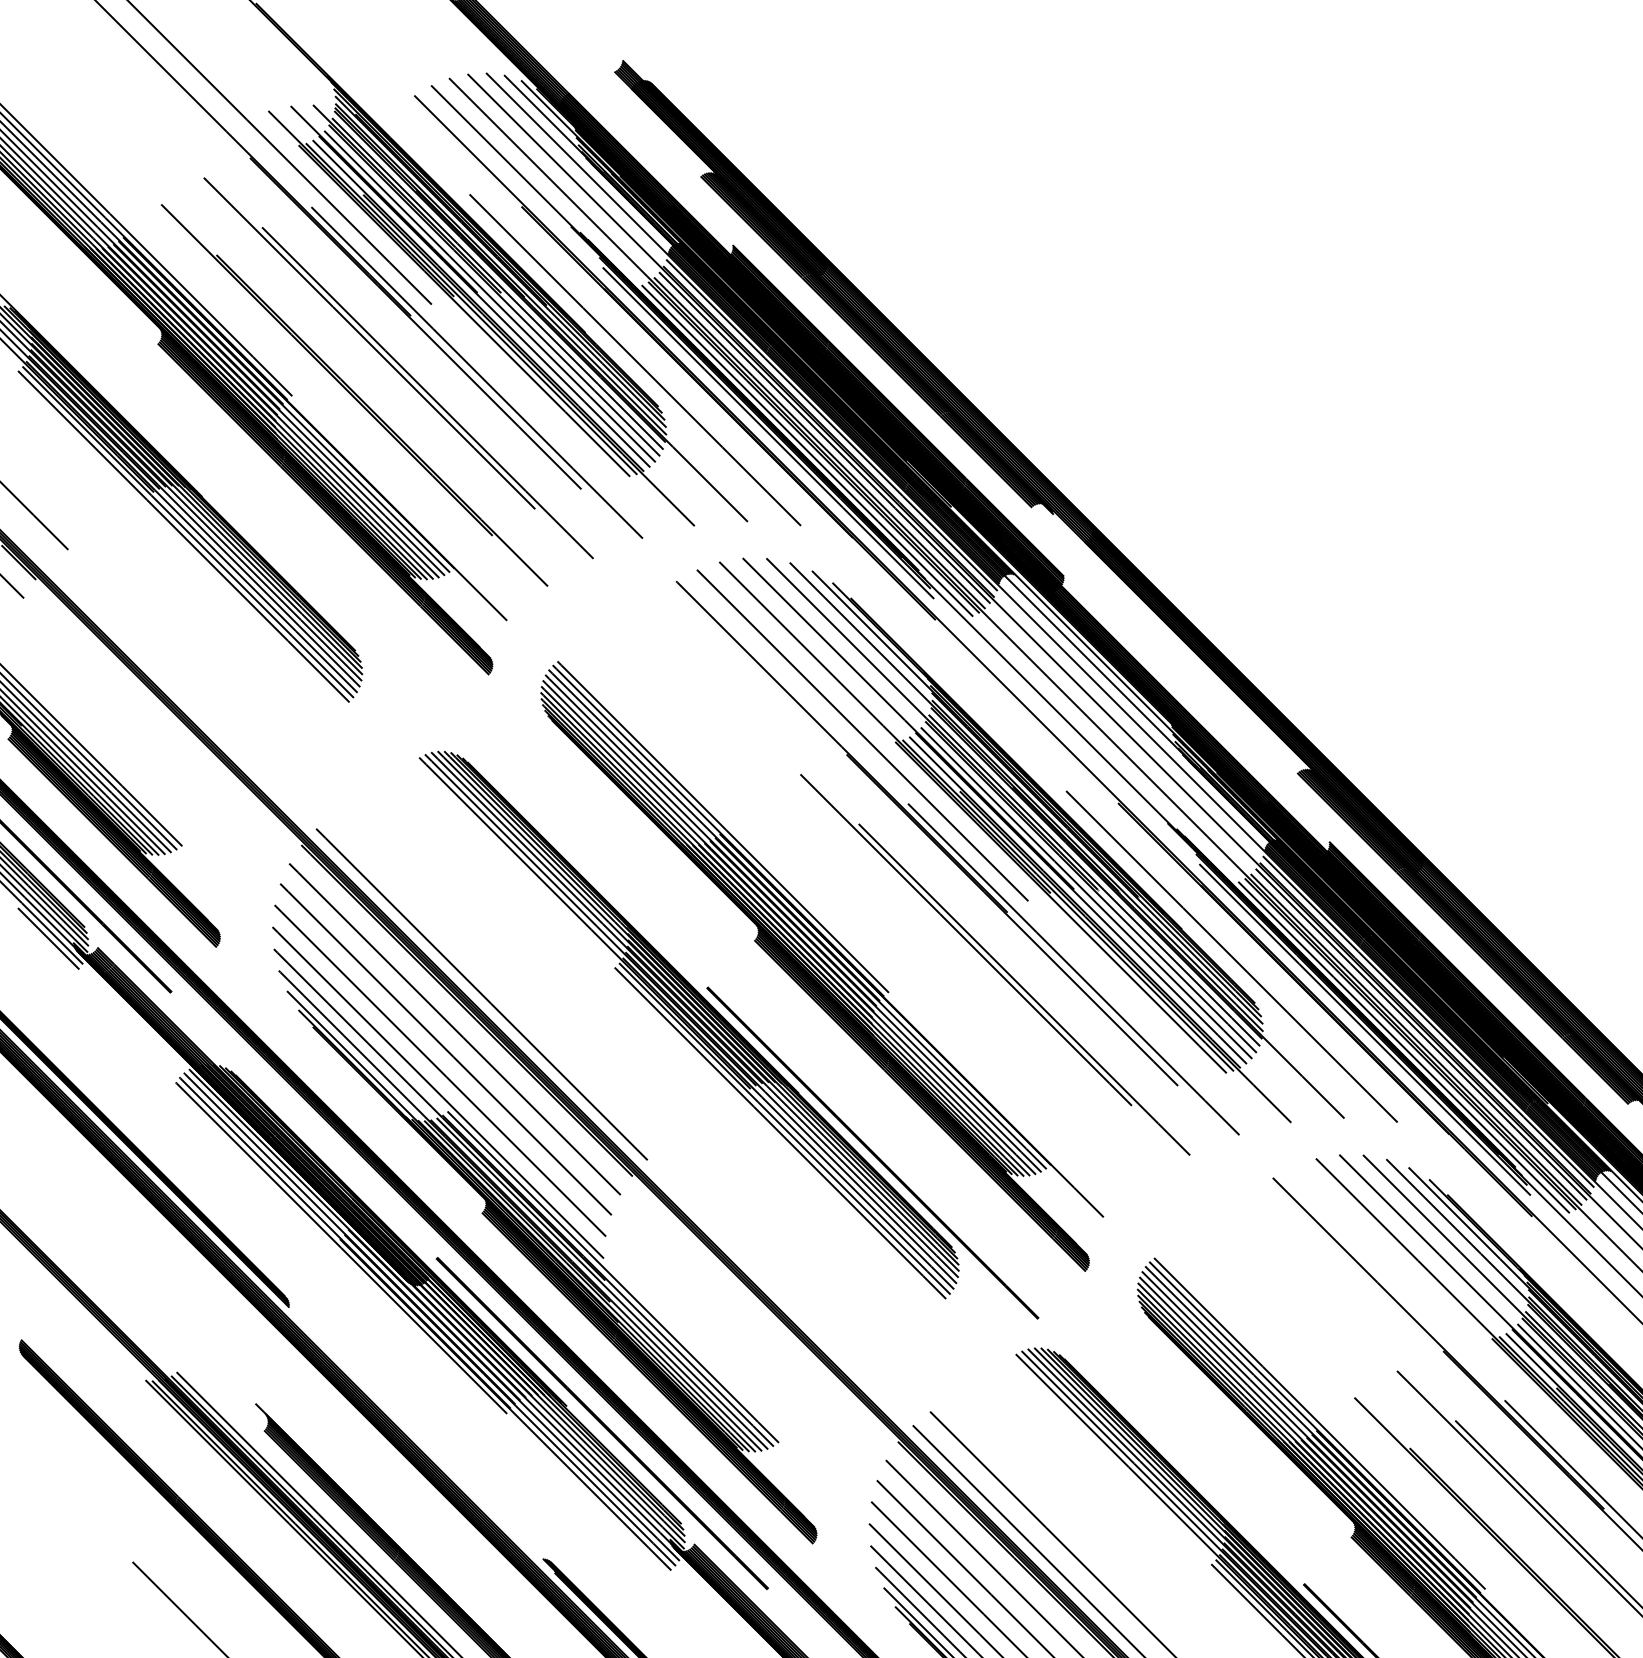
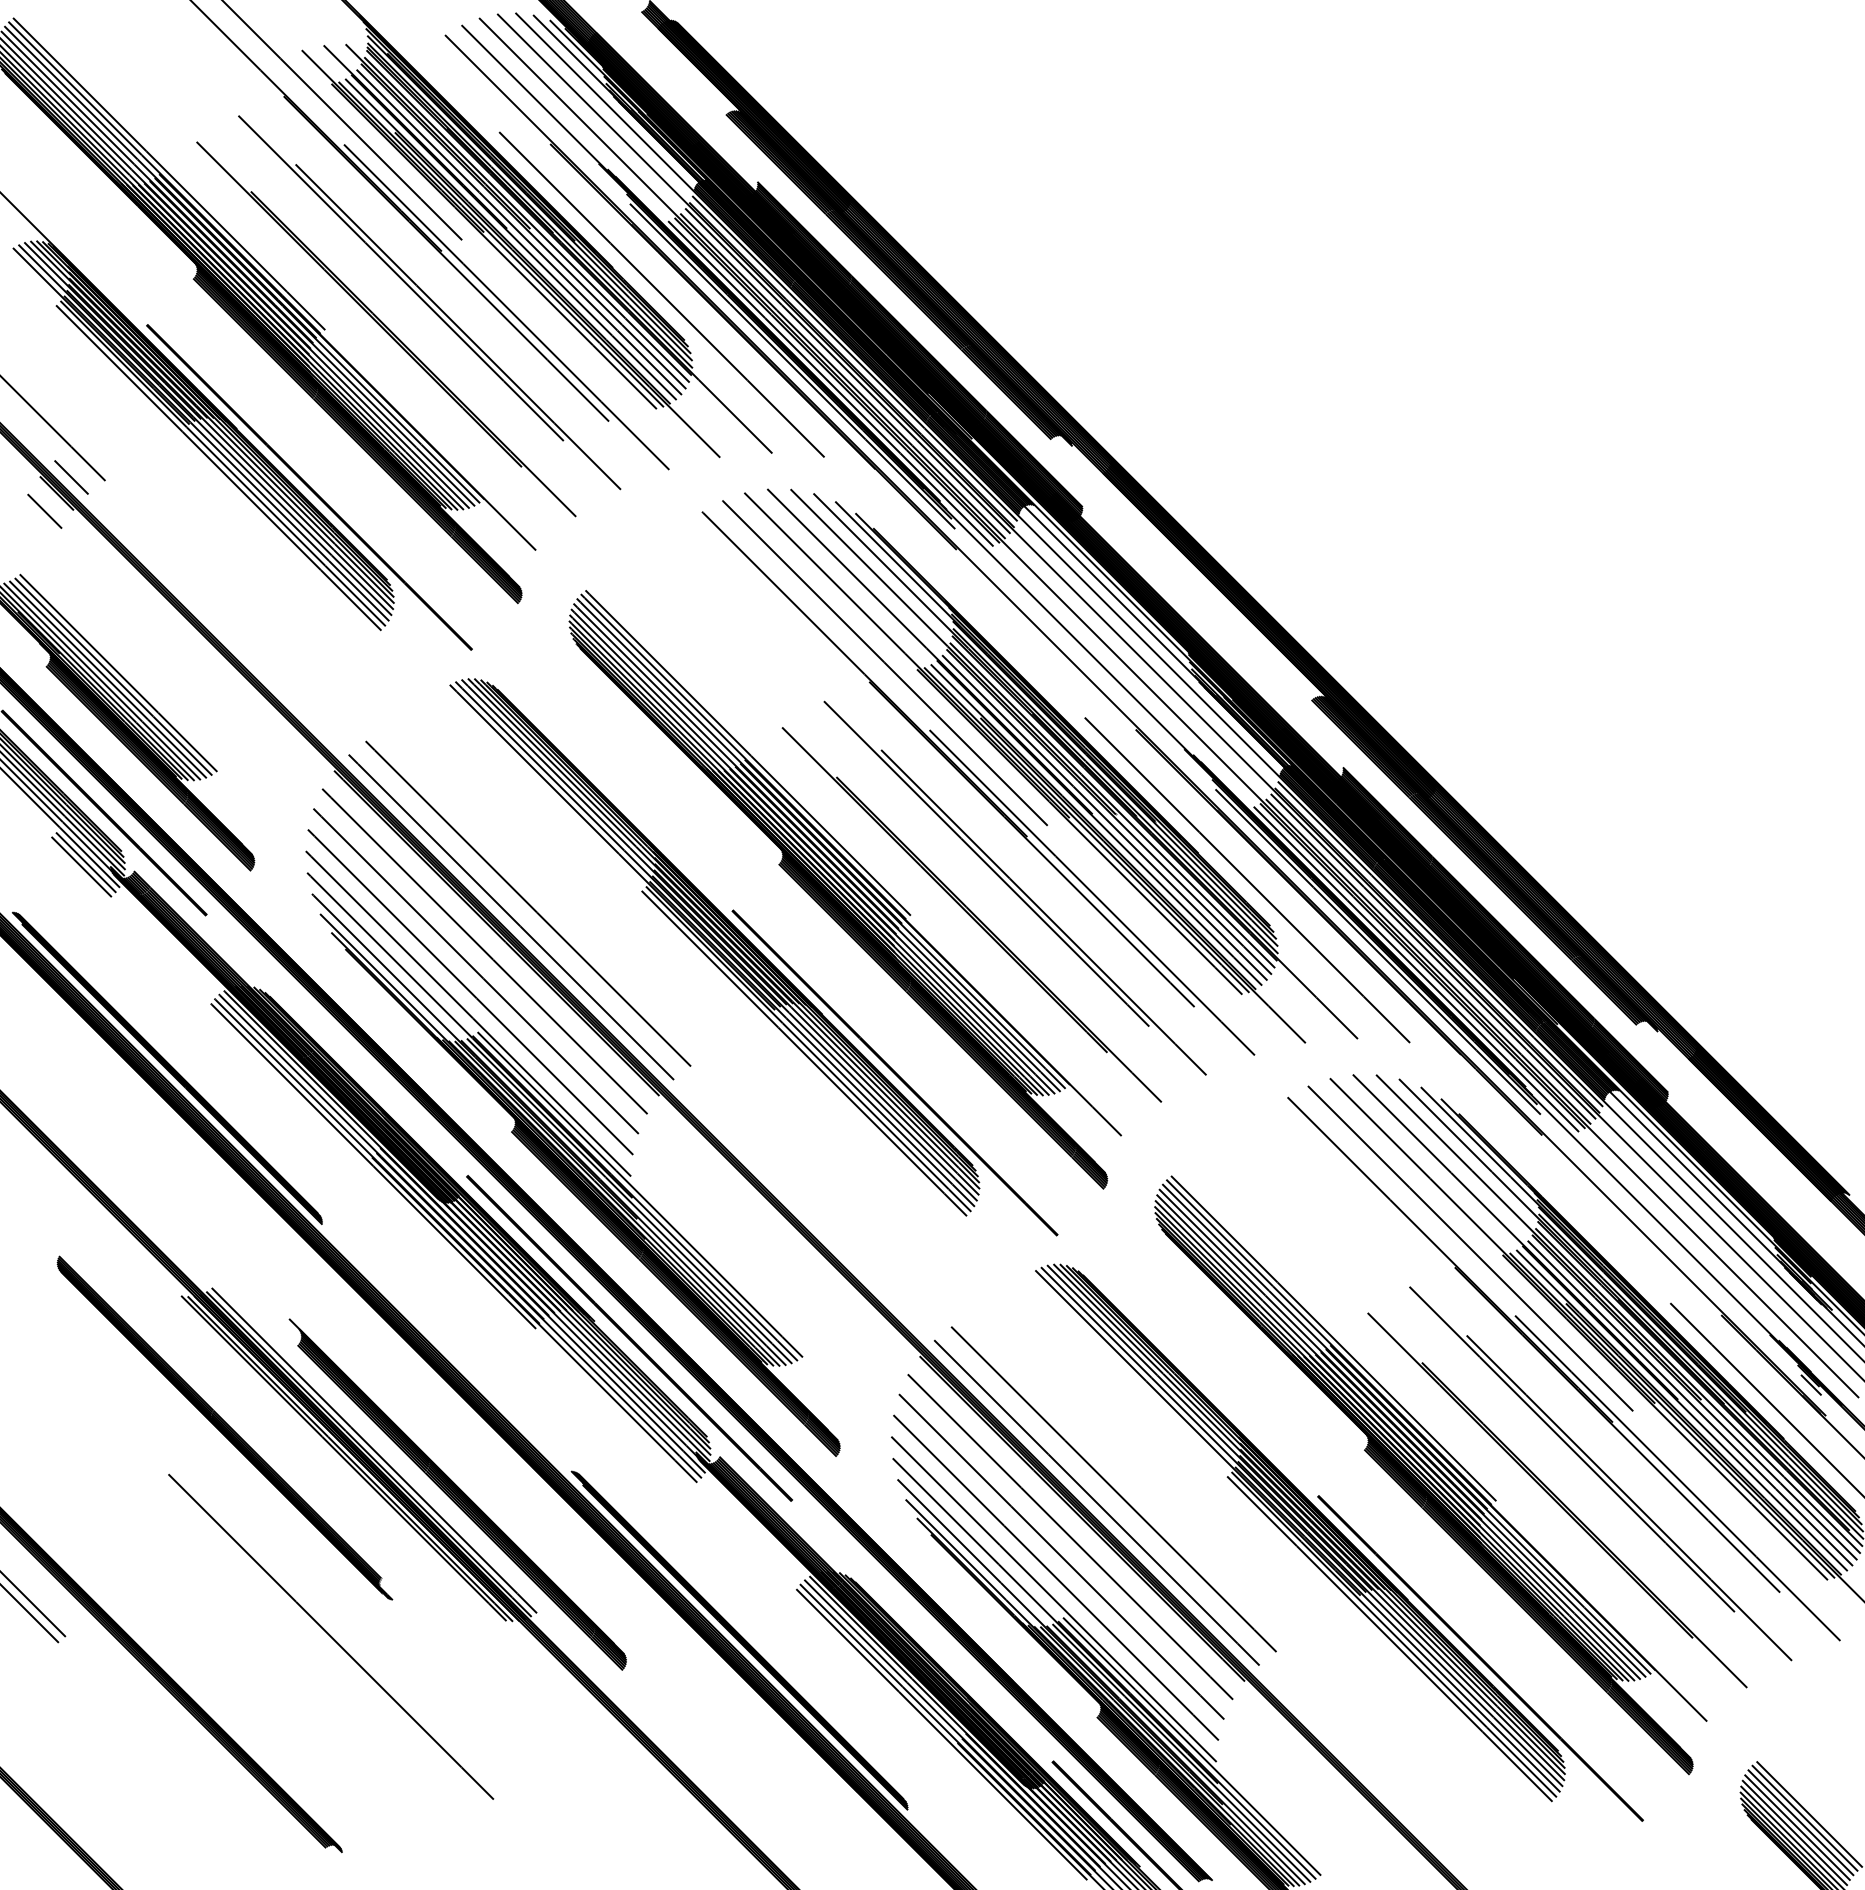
line: (33, 546) -> (71, 477), added
line: (276, 556) -> (309, 487), added
line: (43, 942) -> (81, 866), added
line: (499, 980) -> (528, 903), added
part: (950, 991) -> (971, 914), added
line: (1459, 1331) -> (1470, 1248), added

